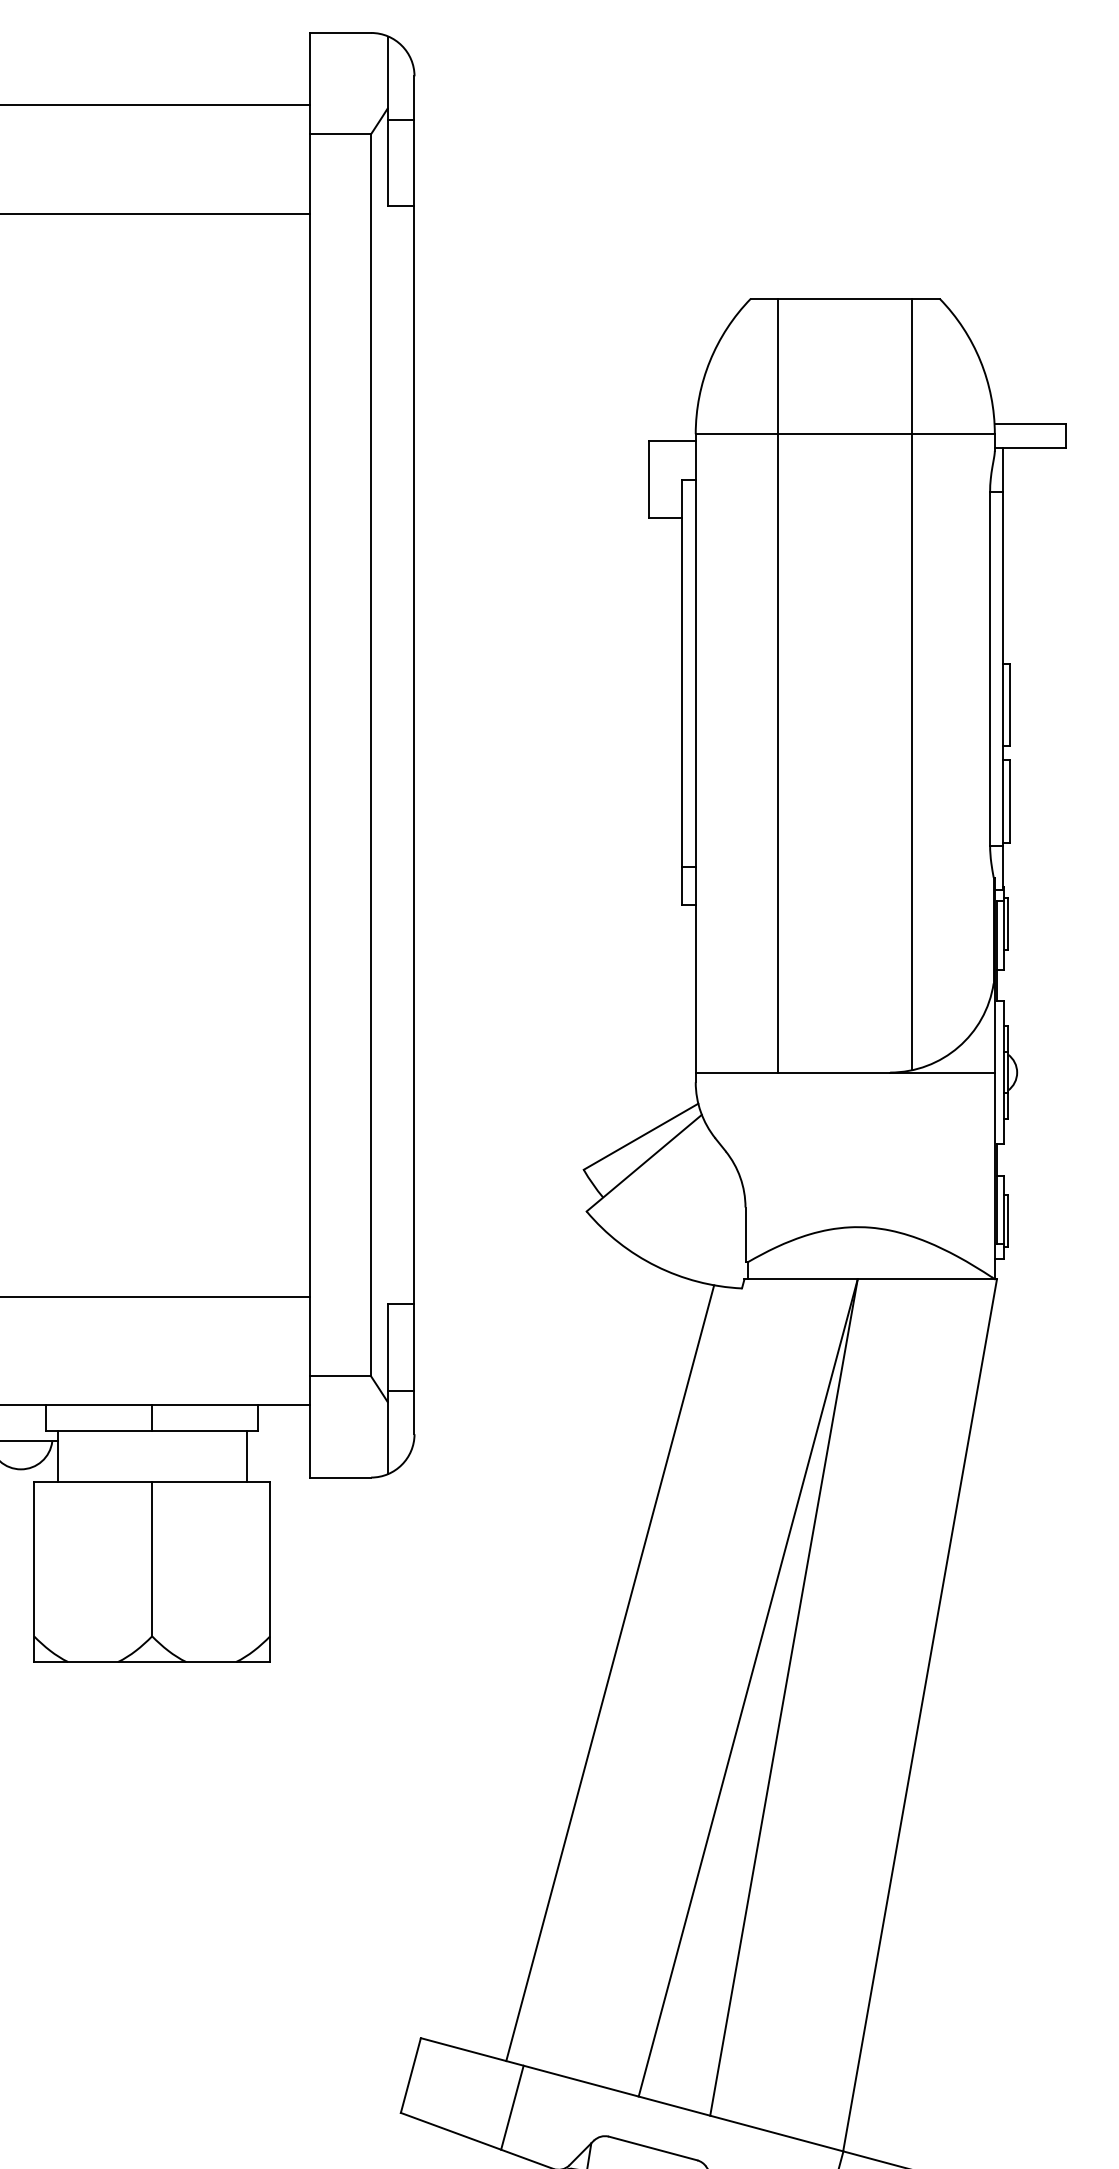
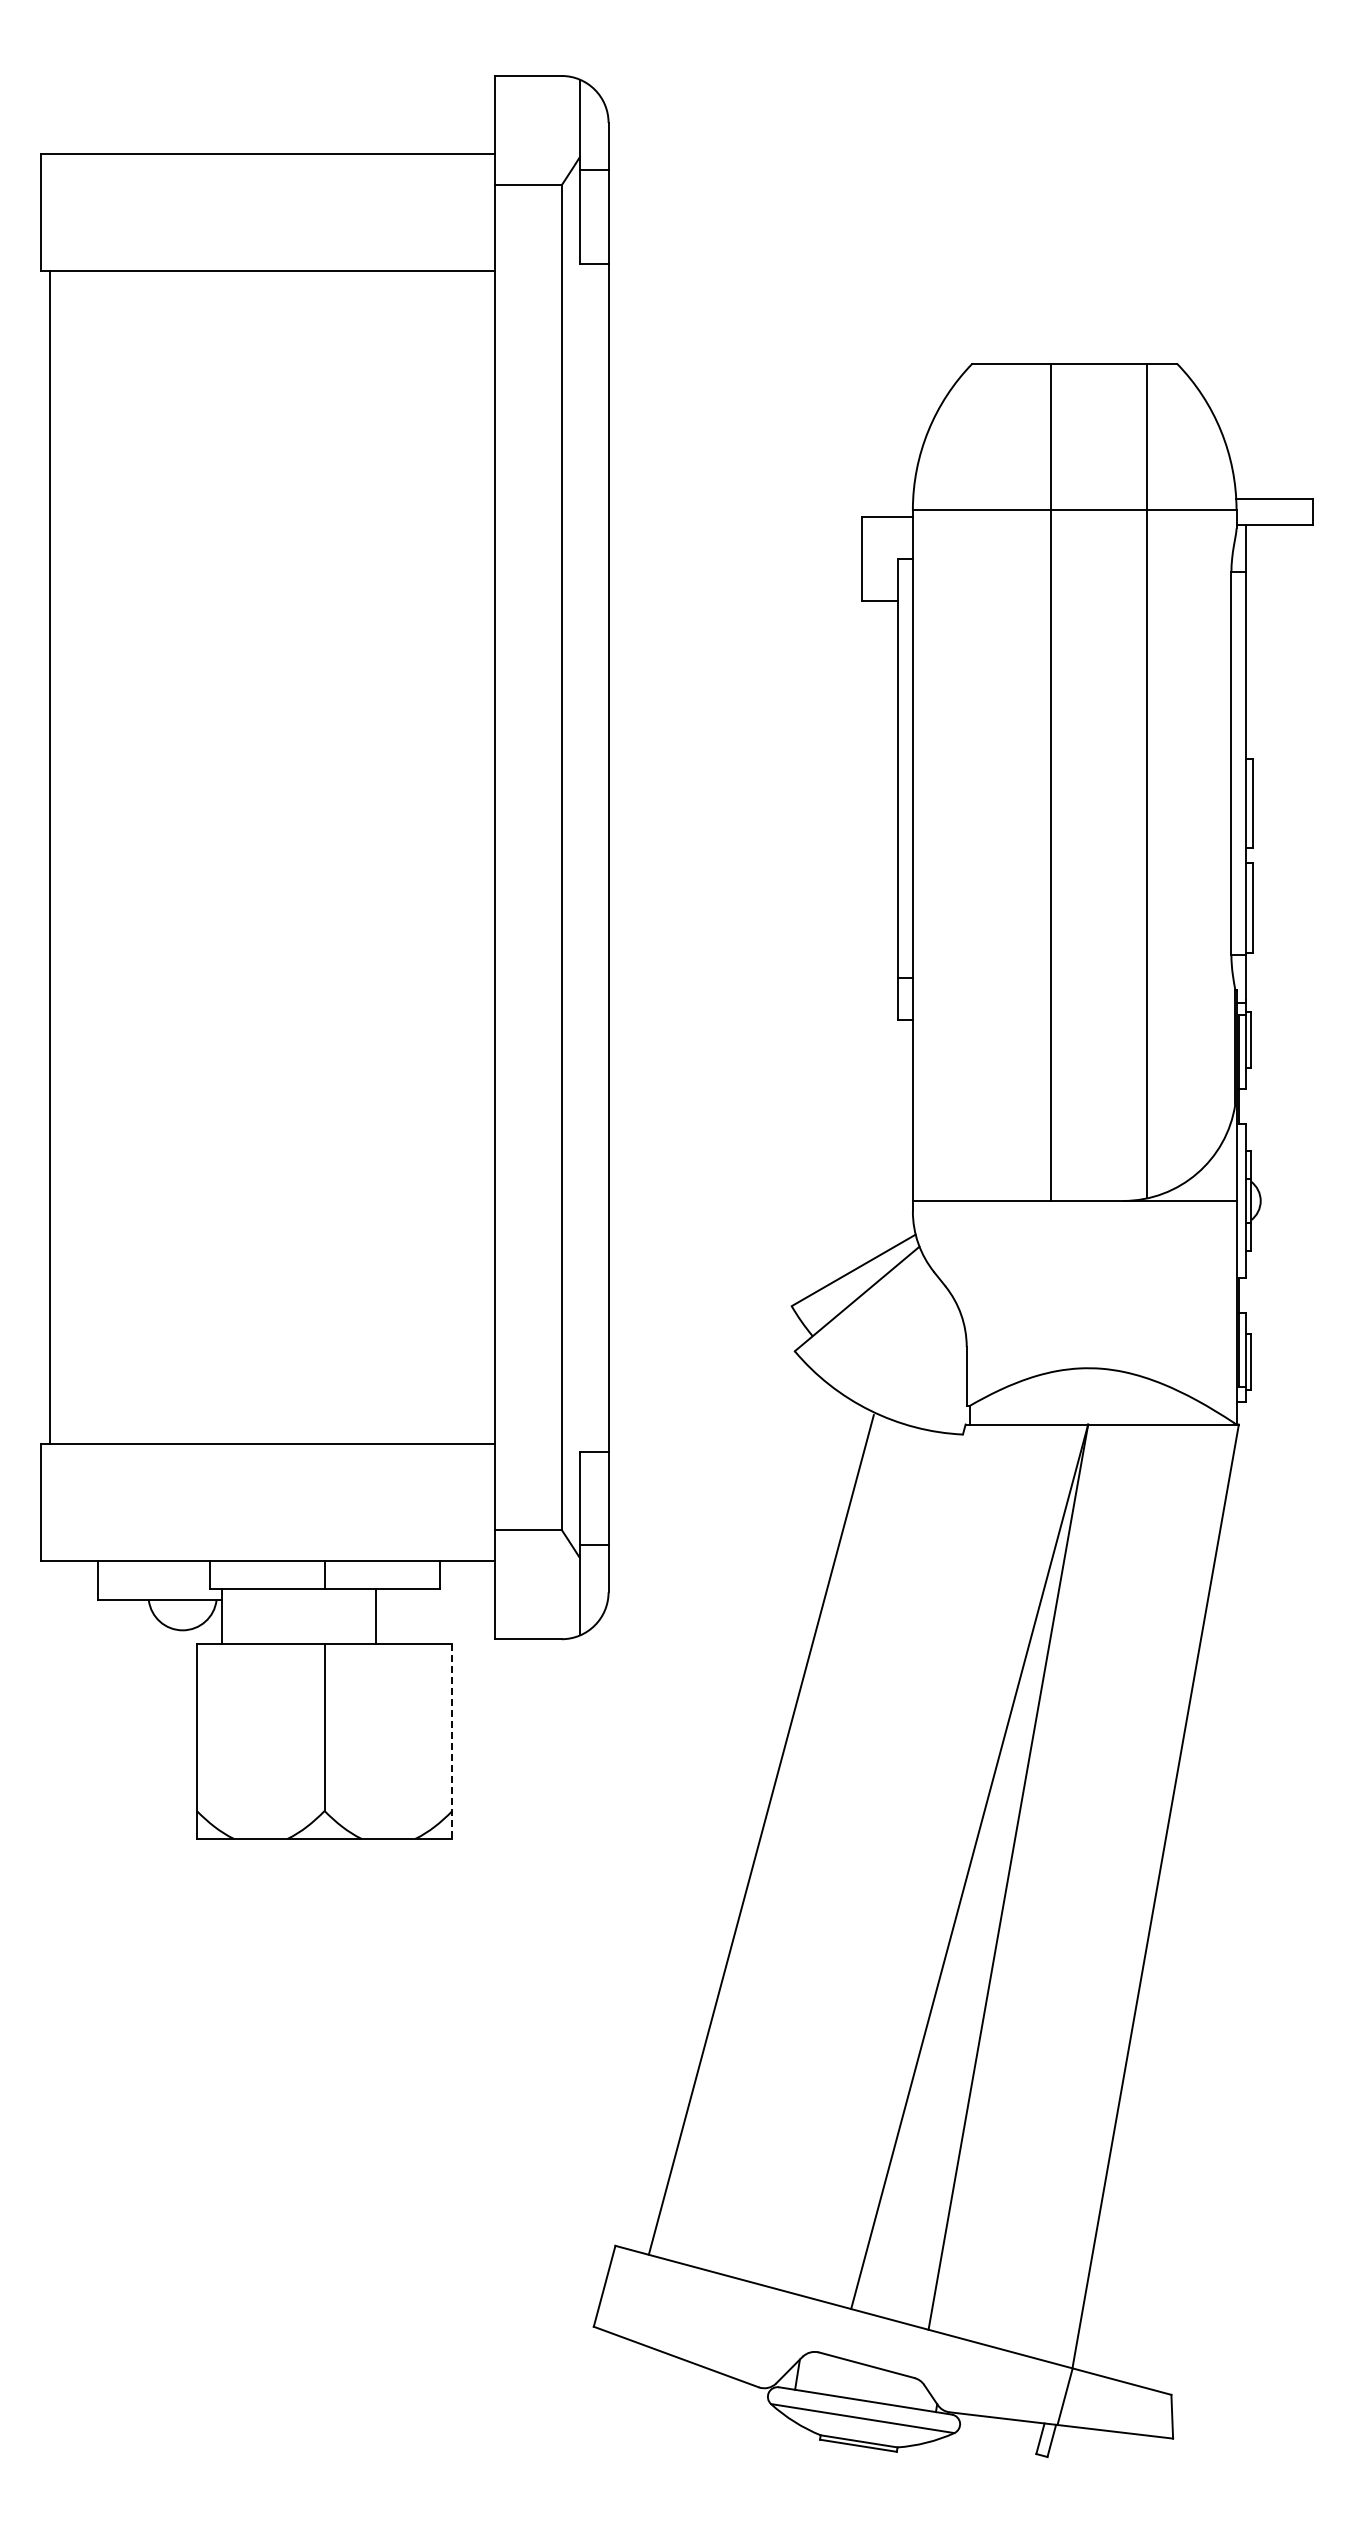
line: (778, 684) -> (1051, 781), moved
line: (246, 1456) -> (375, 1616), moved
line: (270, 1573) -> (452, 1742), solid -> dashed
line: (609, 1672) -> (760, 1834), moved
line: (512, 2107) -> (714, 2320), removed

